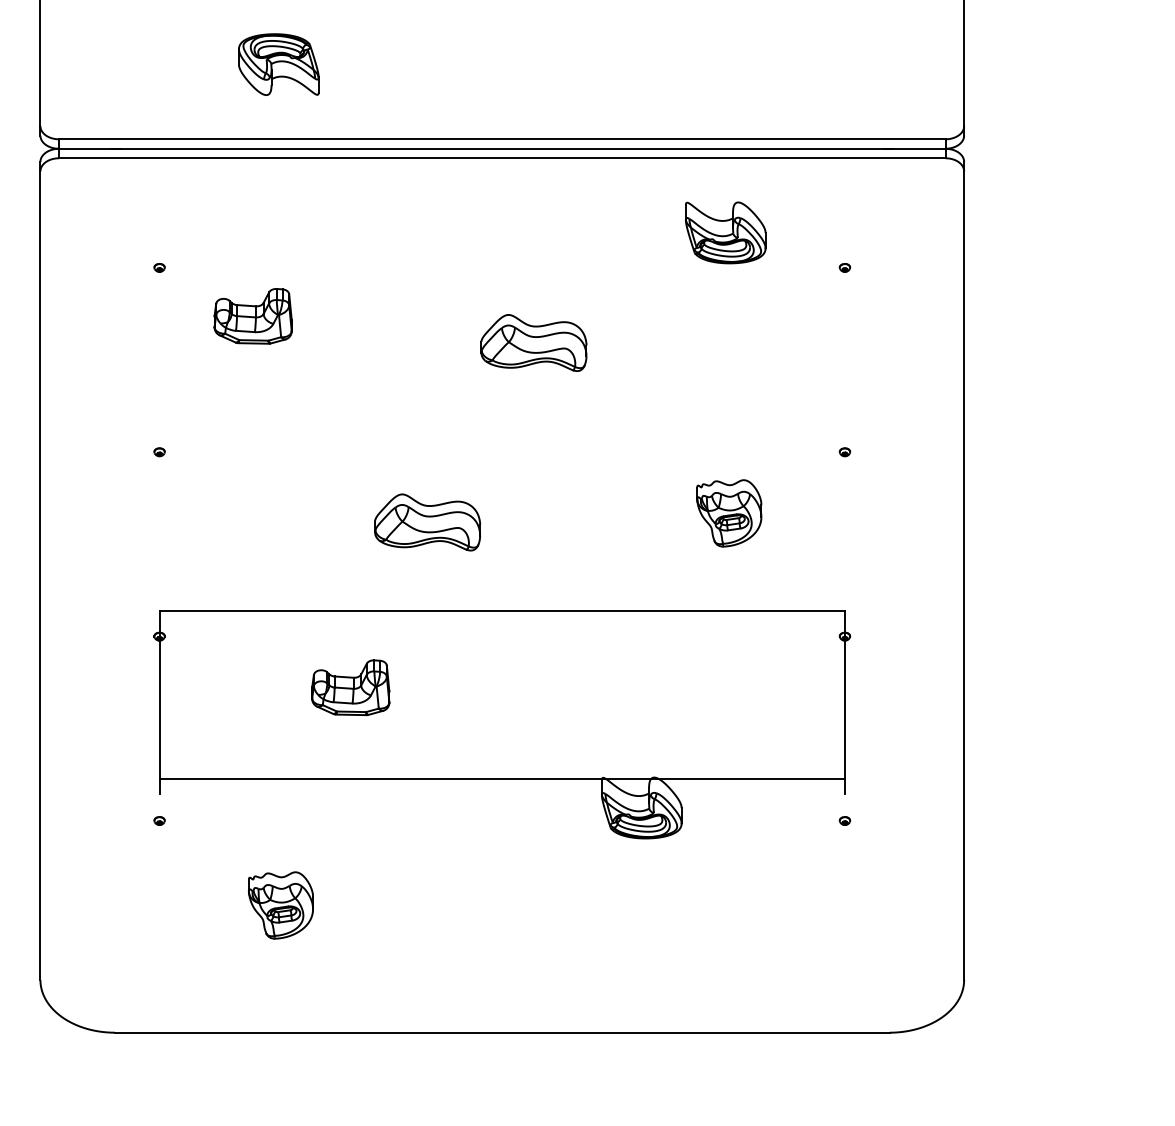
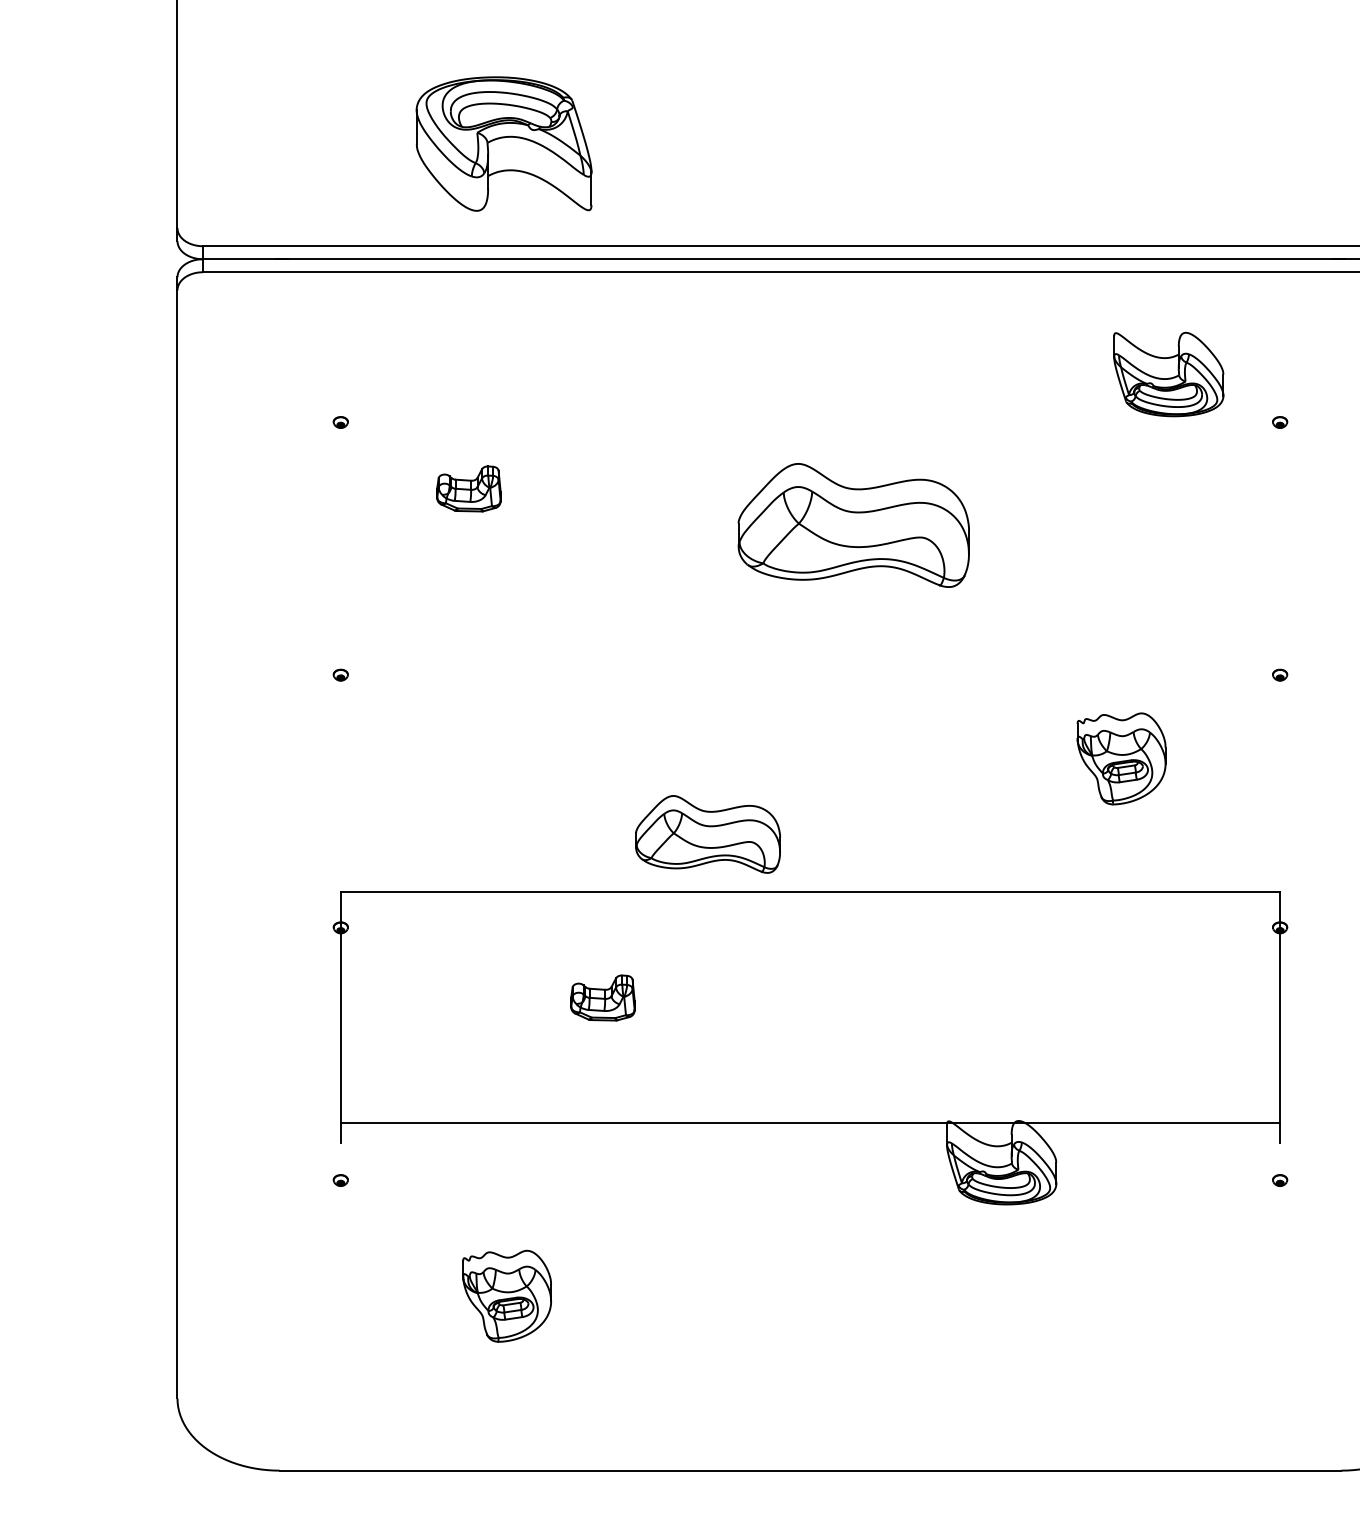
part: (278, 64) -> (503, 143), size x1.6
part: (725, 232) -> (1168, 373), moved
part: (252, 316) -> (468, 489), size x0.6
part: (533, 342) -> (853, 524), size x1.6
part: (427, 522) -> (707, 834), moved
part: (350, 687) -> (602, 997), size x0.6

